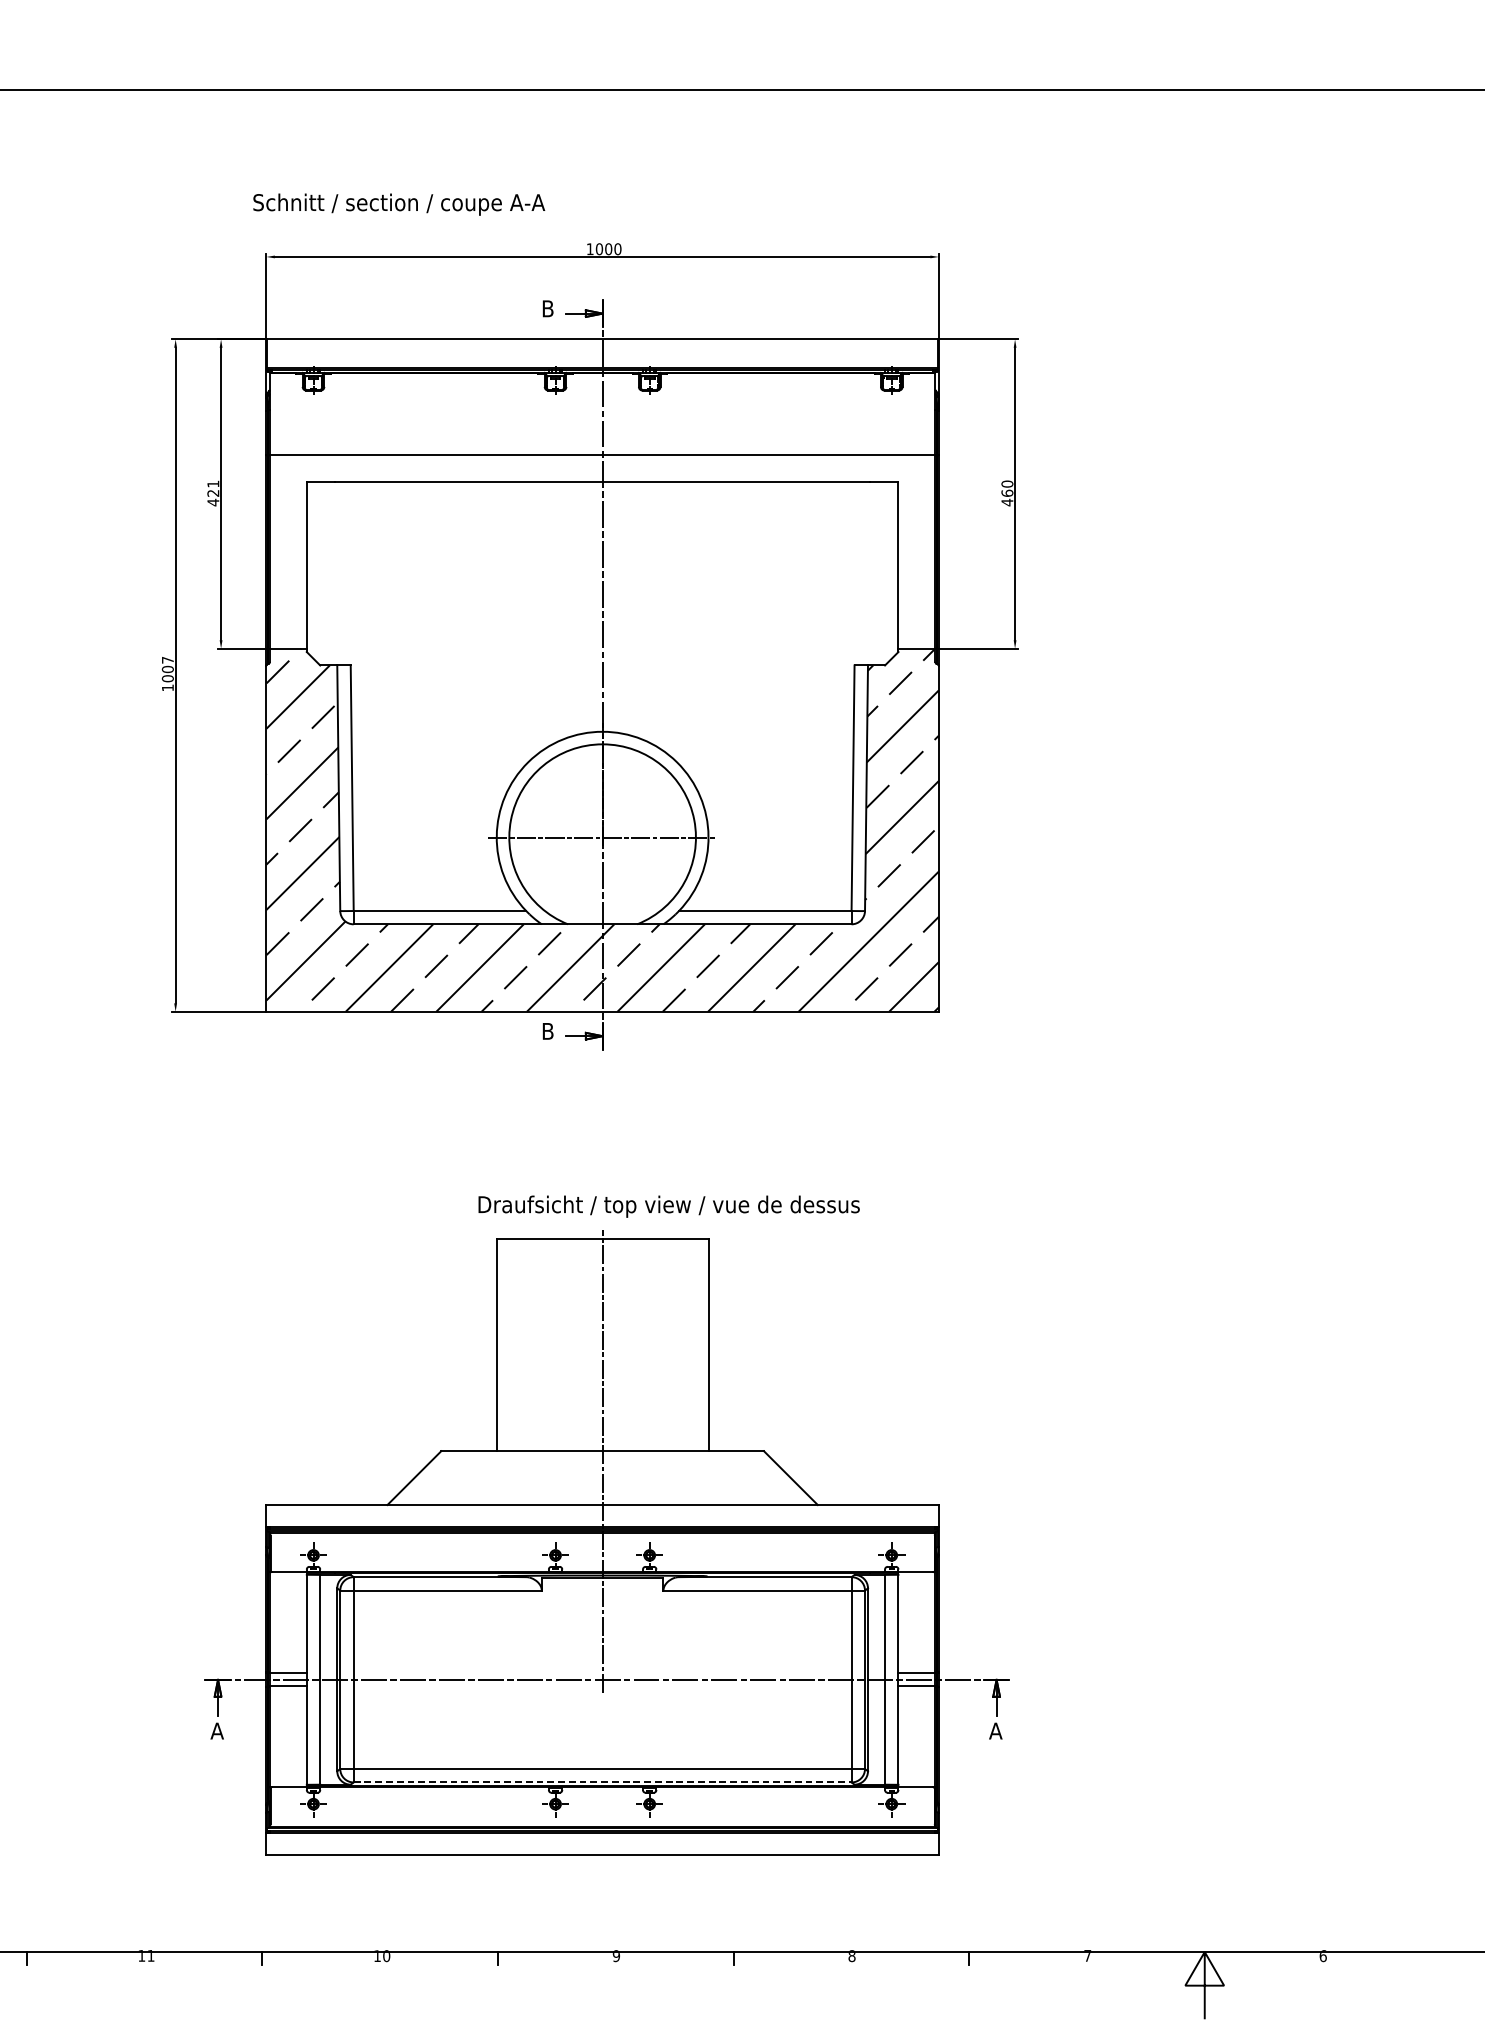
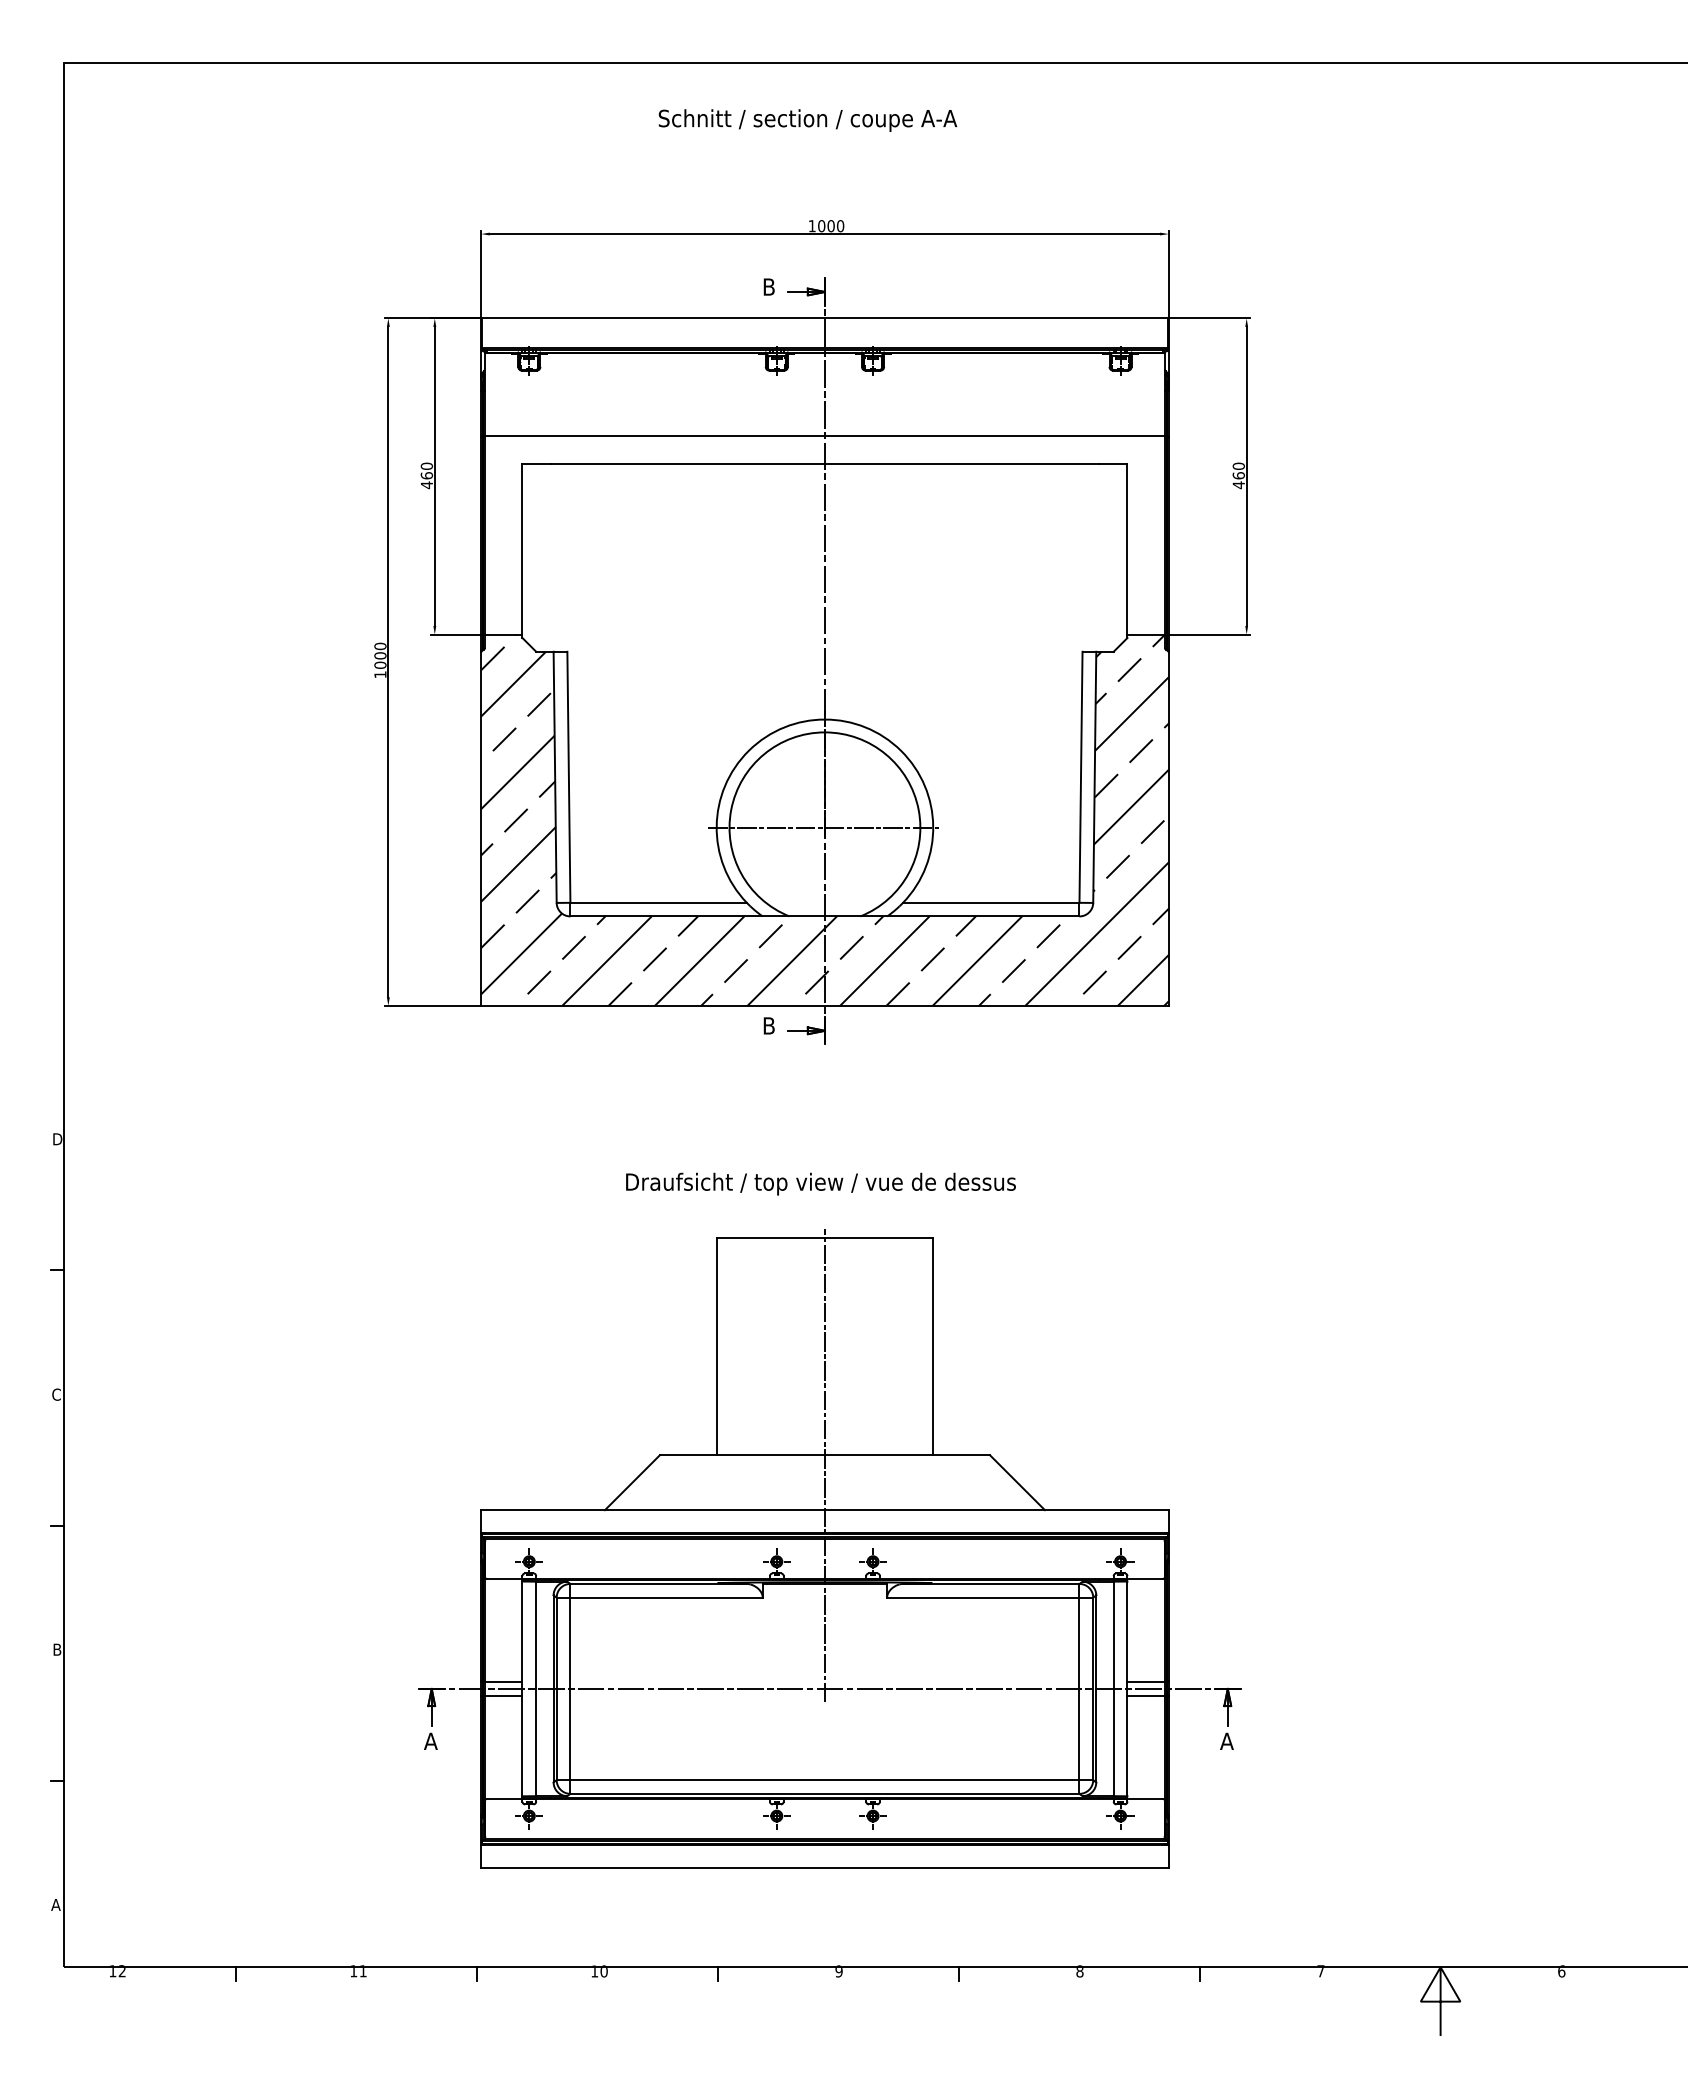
text: (398, 204) -> (807, 120), moved
text: (212, 488) -> (426, 470), 421 -> 460
text: (167, 660) -> (380, 646), 1007 -> 1000
text: (668, 1206) -> (820, 1183), moved
line: (602, 1782) -> (824, 1793), dashed -> solid

